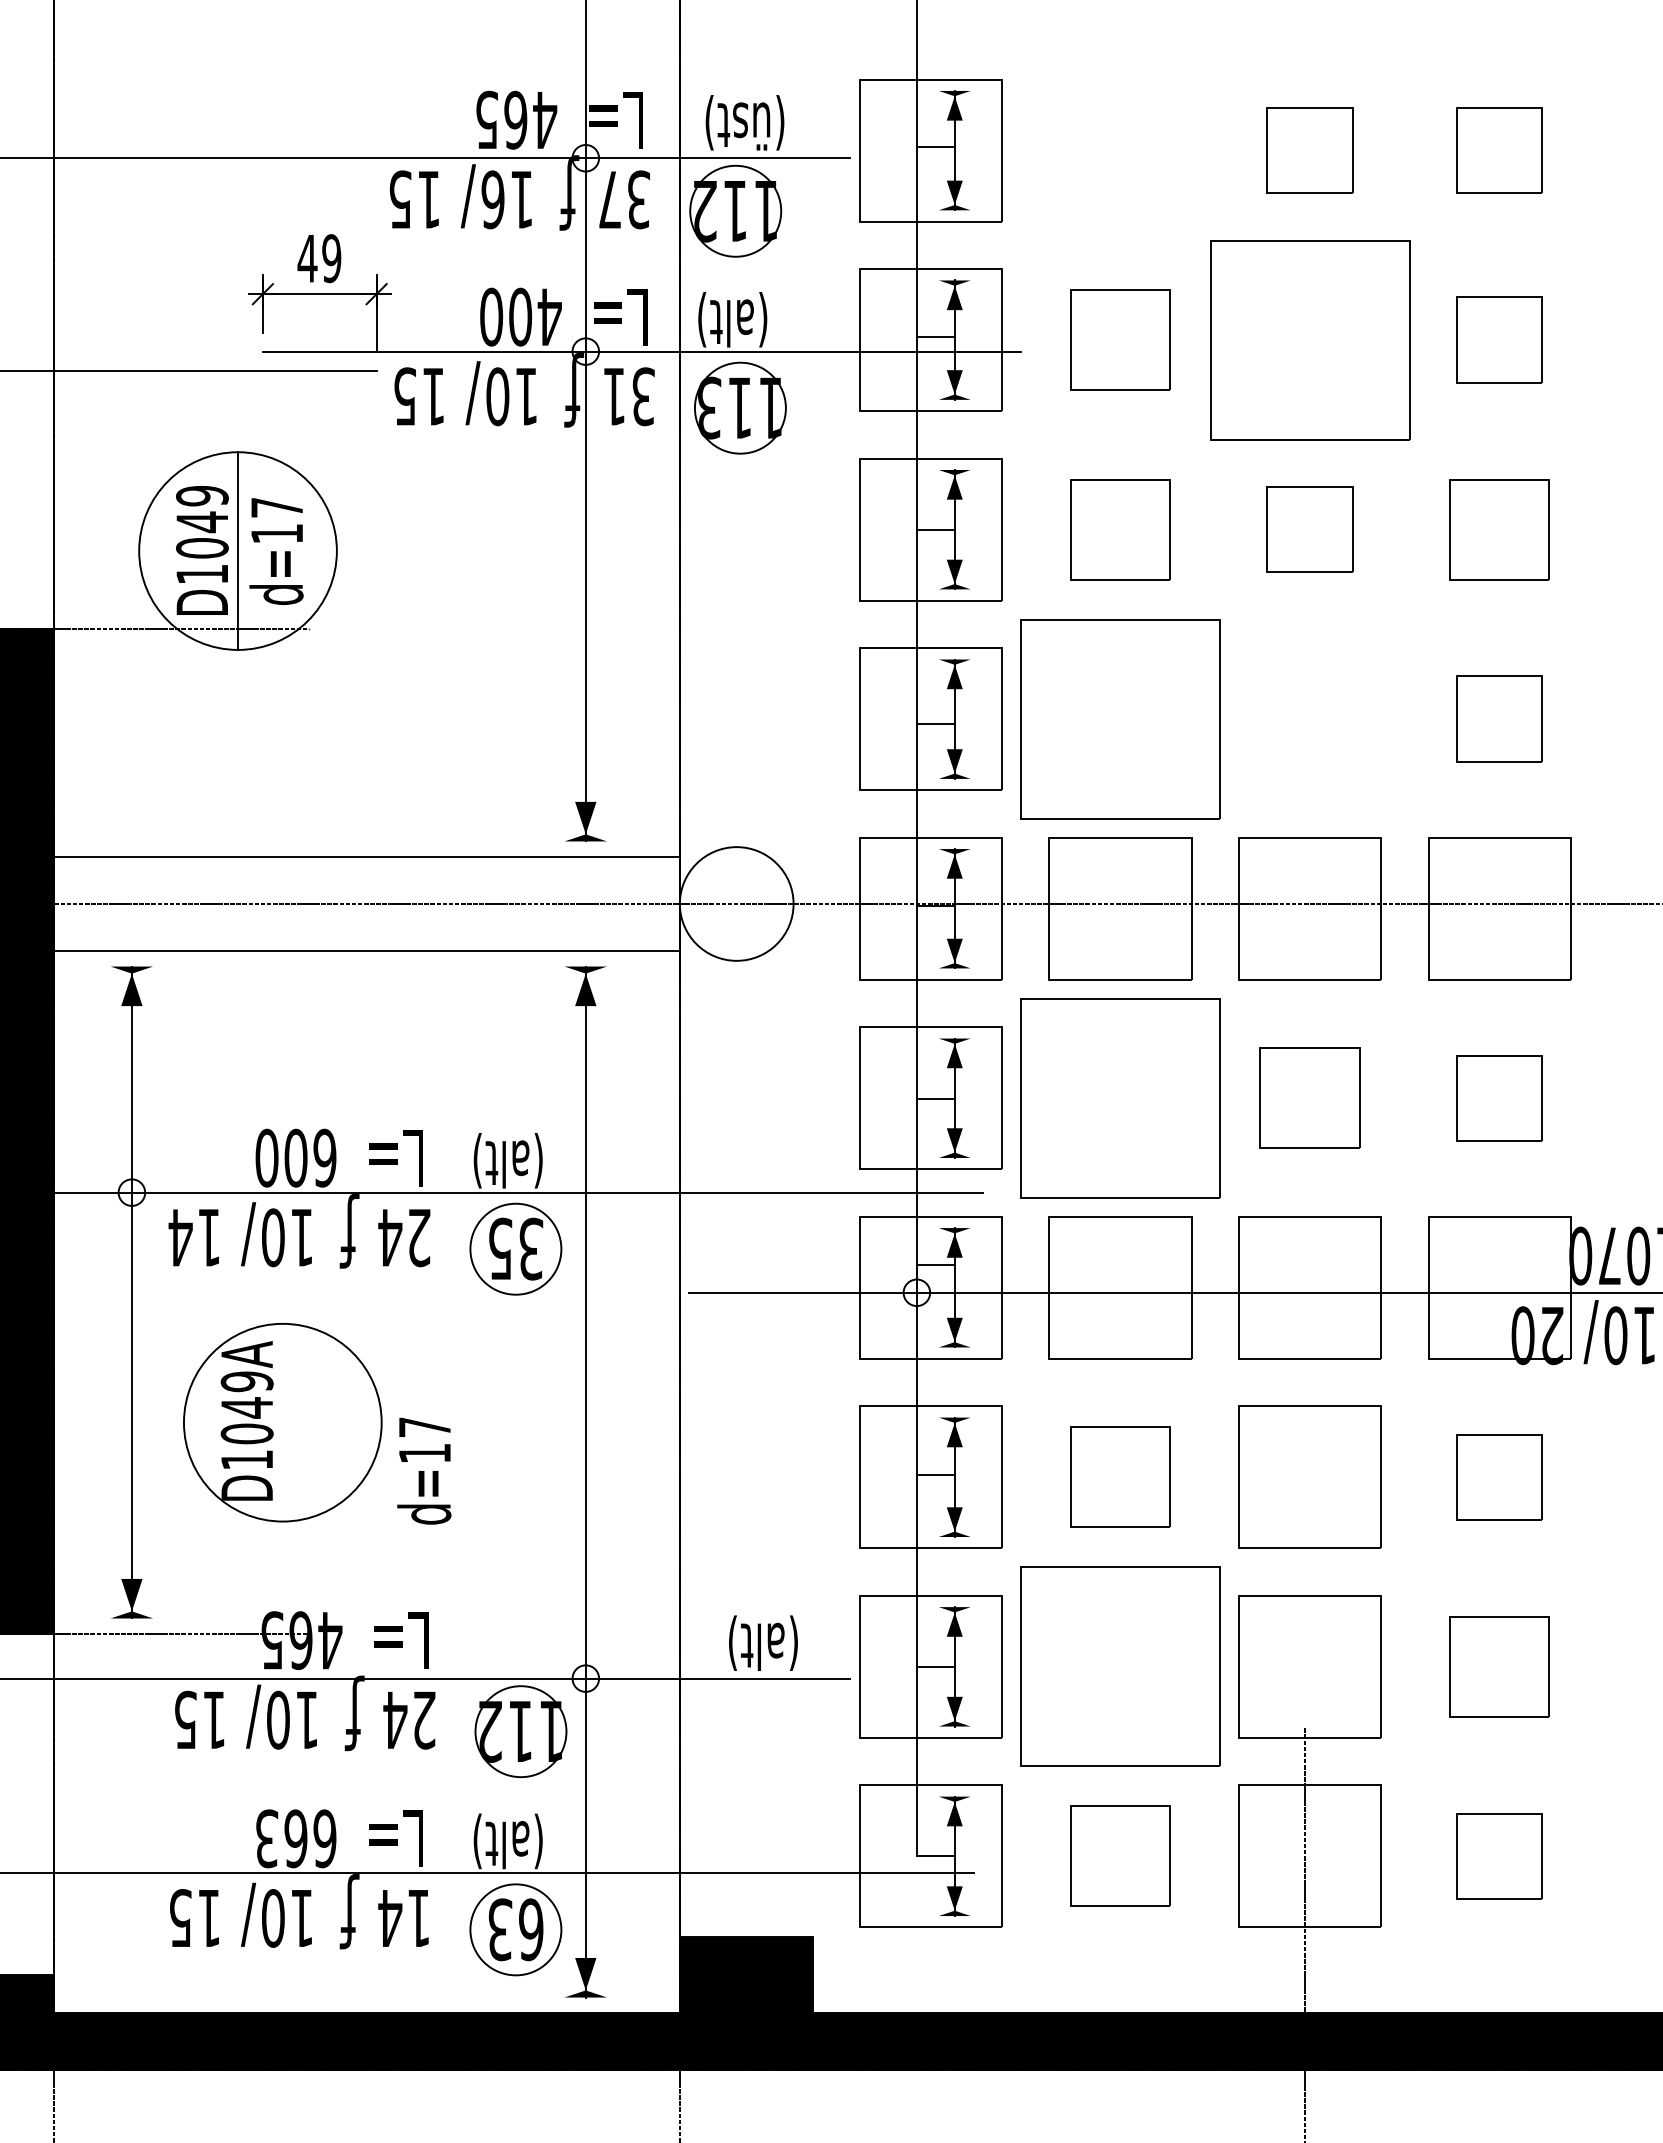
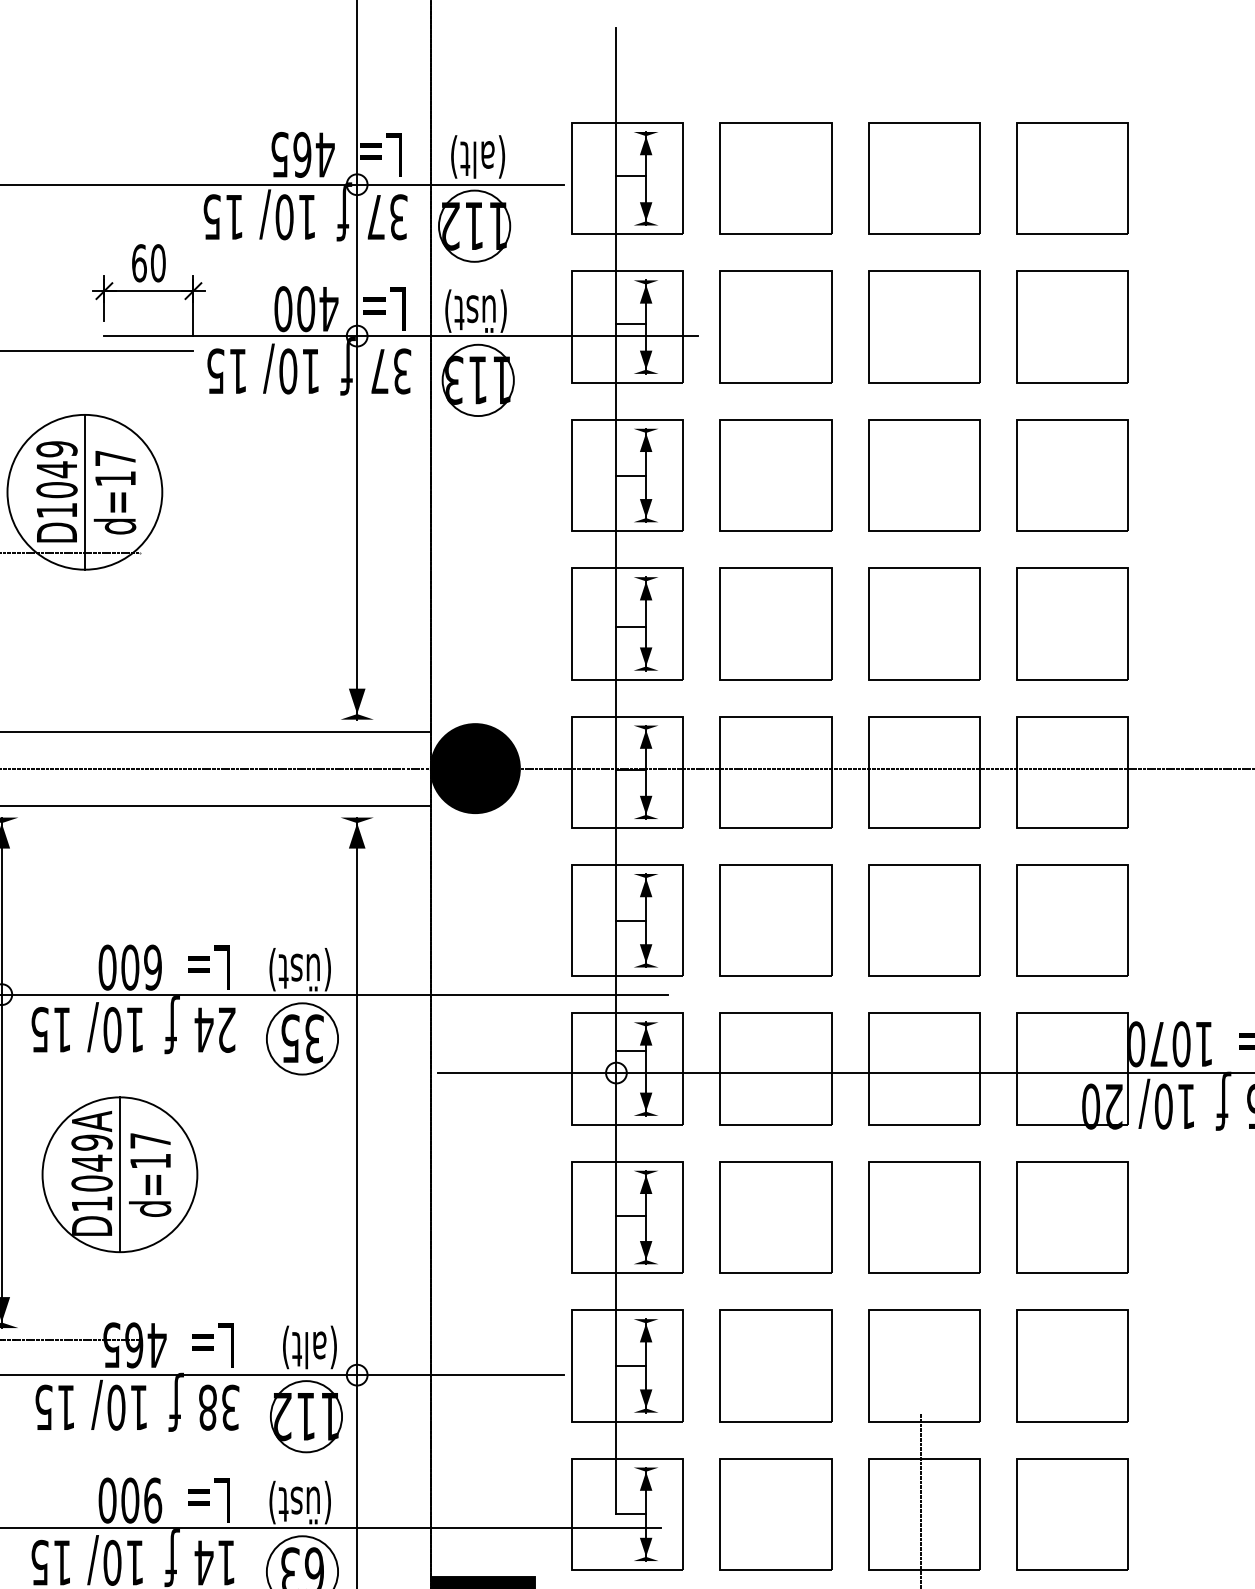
text: (758, 122) -> (492, 156), (üst) -> (alt)
part: (1120, 150) -> (775, 178), added
part: (1309, 150) -> (923, 178), size x1.67
part: (1499, 150) -> (1072, 178), size x1.67
text: (492, 199) -> (284, 217), 16 -> 10
text: (319, 258) -> (148, 263), 49 -> 60
text: (750, 319) -> (486, 310), (alt) -> (üst)
part: (1120, 339) -> (775, 326), size x1.43
part: (1309, 339) -> (923, 326), size x0.71
part: (1499, 339) -> (1072, 326), size x1.67
text: (614, 396) -> (379, 371), 31 -> 37
part: (1120, 529) -> (775, 475), size x1.43
part: (1309, 529) -> (923, 475), size x1.67
part: (1499, 529) -> (1072, 475), size x1.43
part: (1120, 718) -> (775, 623), size x0.71
part: (1309, 718) -> (923, 623), added
part: (1499, 718) -> (1072, 623), size x1.67
fill: (736, 903) -> (475, 768), added
part: (1120, 1097) -> (775, 920), size x0.71
part: (1309, 1097) -> (923, 920), size x1.43
part: (1499, 1097) -> (1072, 920), size x1.67
text: (526, 1160) -> (310, 969), (alt) -> (üst)
text: (180, 1237) -> (39, 1029), 14 -> 15
line: (282, 1422) -> (119, 1174), added
text: (424, 1470) -> (150, 1174), moved
part: (1120, 1476) -> (775, 1216), size x1.43
part: (1499, 1476) -> (1072, 1216), size x1.67
text: (763, 1642) -> (309, 1346), moved
part: (1120, 1666) -> (775, 1365), size x0.71
part: (1499, 1666) -> (1072, 1365), size x1.43
text: (409, 1719) -> (219, 1407), 24 -> 38
text: (295, 1838) -> (129, 1500), 663 -> 900
text: (526, 1841) -> (310, 1502), (alt) -> (üst)
part: (1120, 1855) -> (775, 1513), size x1.43
part: (1499, 1855) -> (1072, 1513), size x1.67

